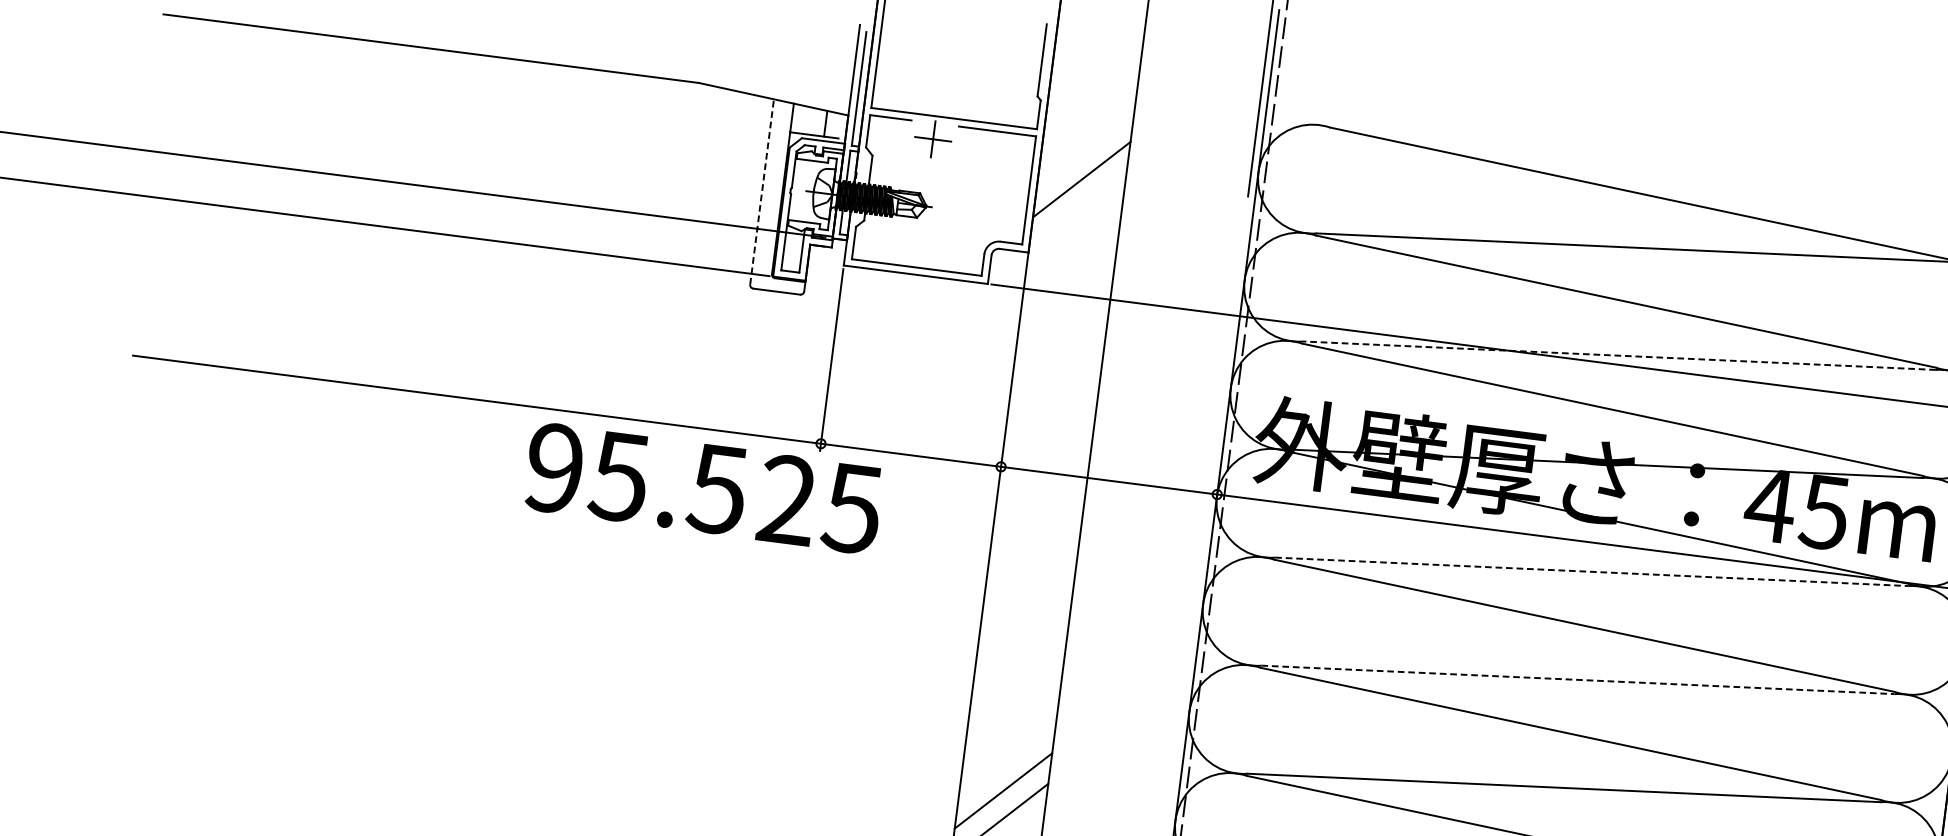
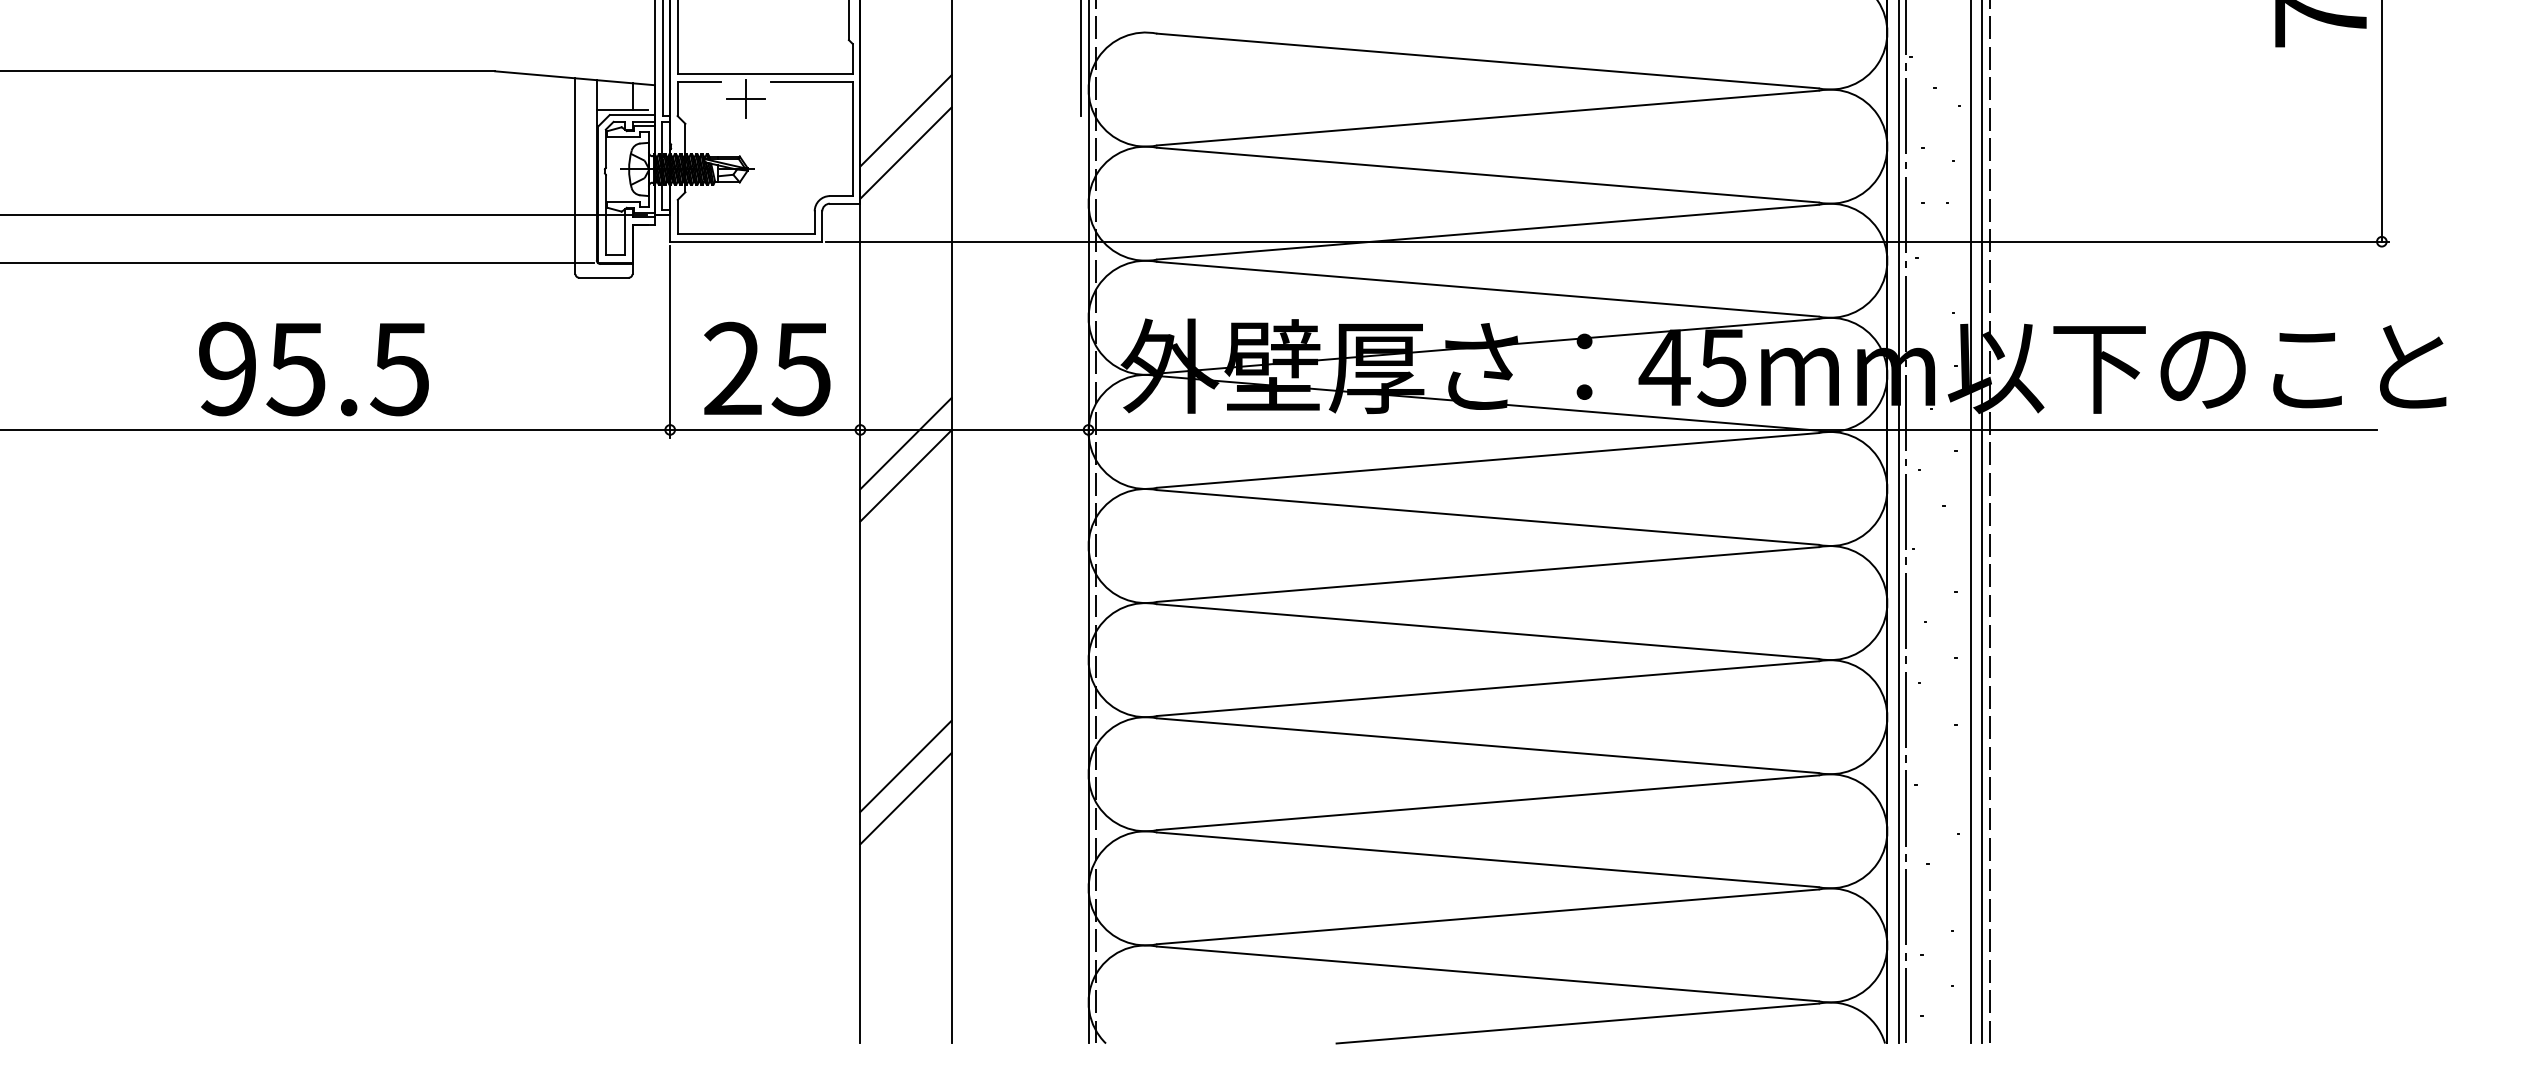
line: (762, 192) -> (575, 176), dashed -> solid
line: (1077, 209) -> (905, 152), added
line: (1618, 355) -> (1487, 232), dashed -> solid
text: (635, 478) -> (313, 368), moved
line: (1042, 485) -> (905, 443), added
text: (820, 503) -> (767, 368), moved
line: (1038, 515) -> (905, 475), added
line: (1591, 571) -> (1487, 460), dashed -> solid
line: (1577, 679) -> (1487, 574), dashed -> solid

